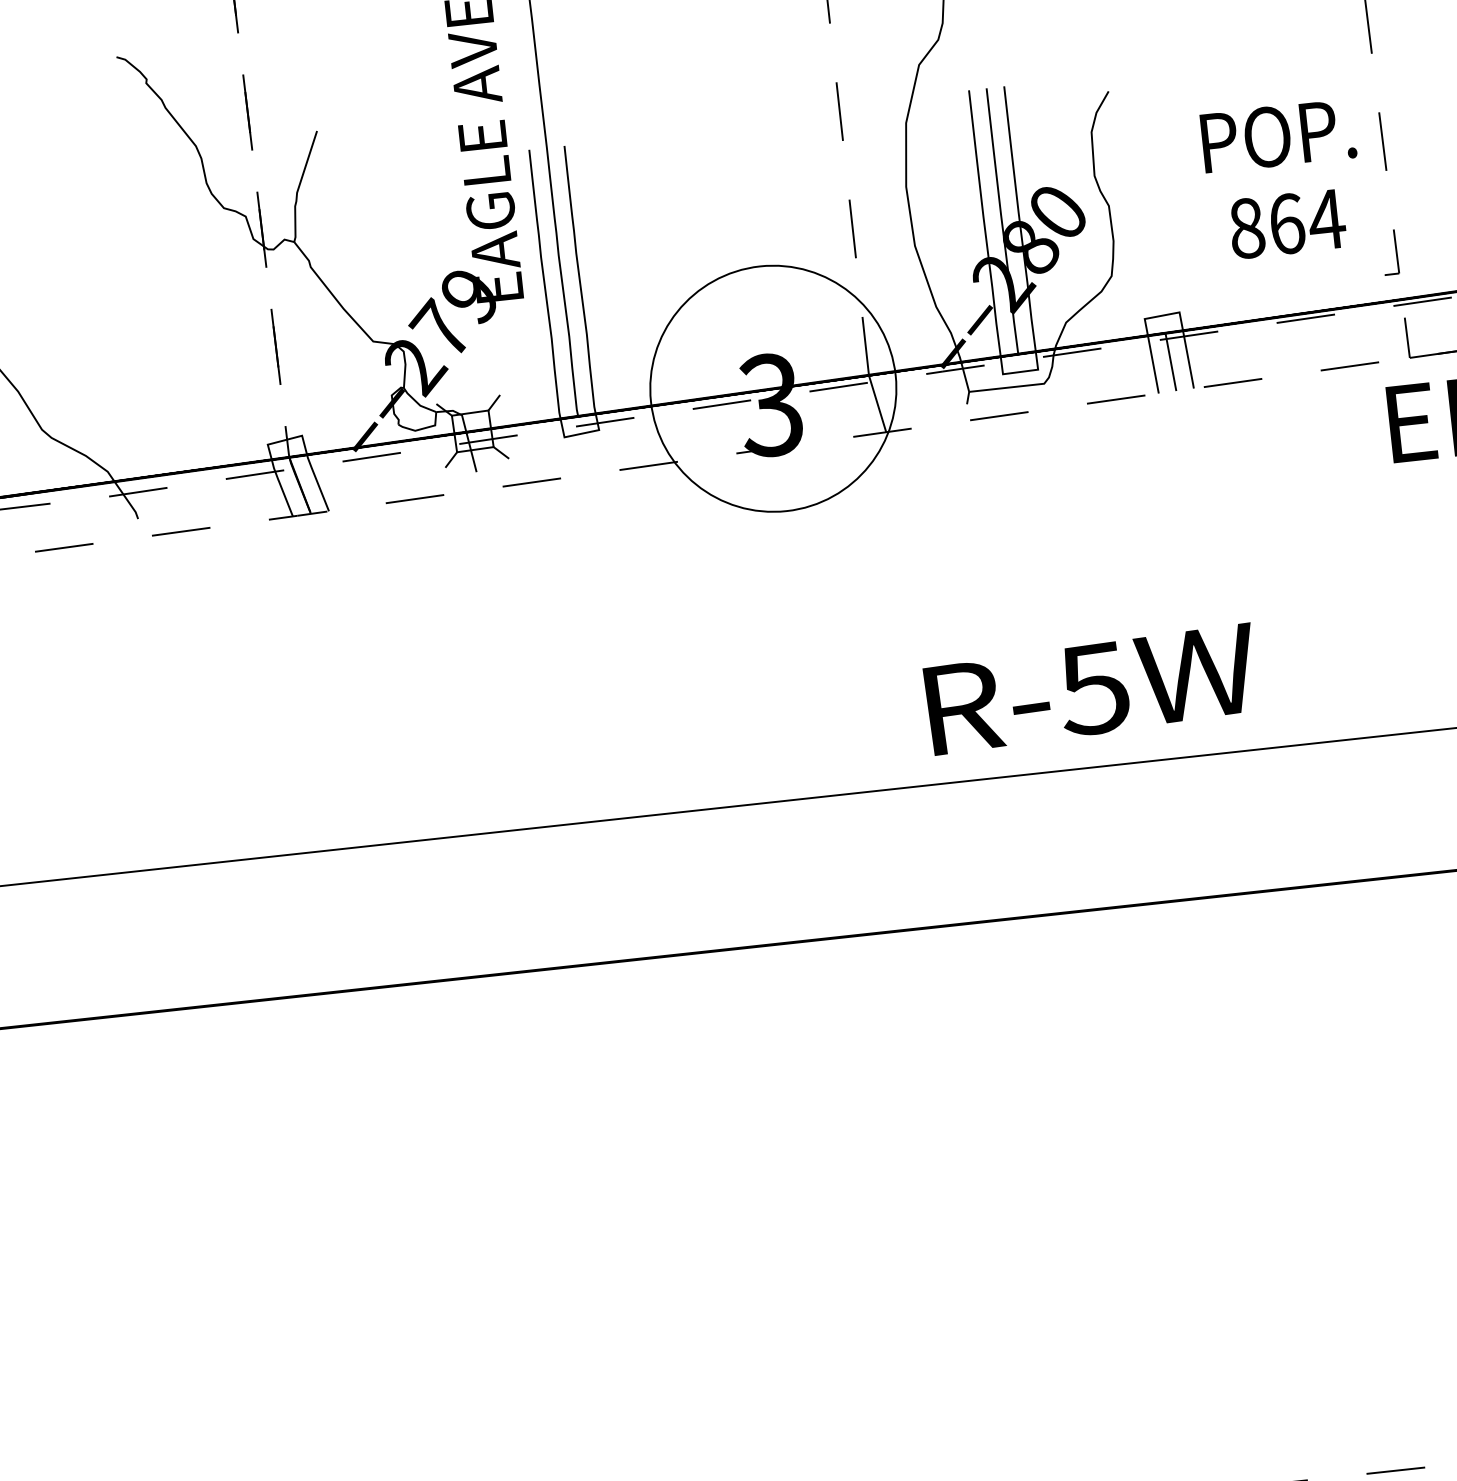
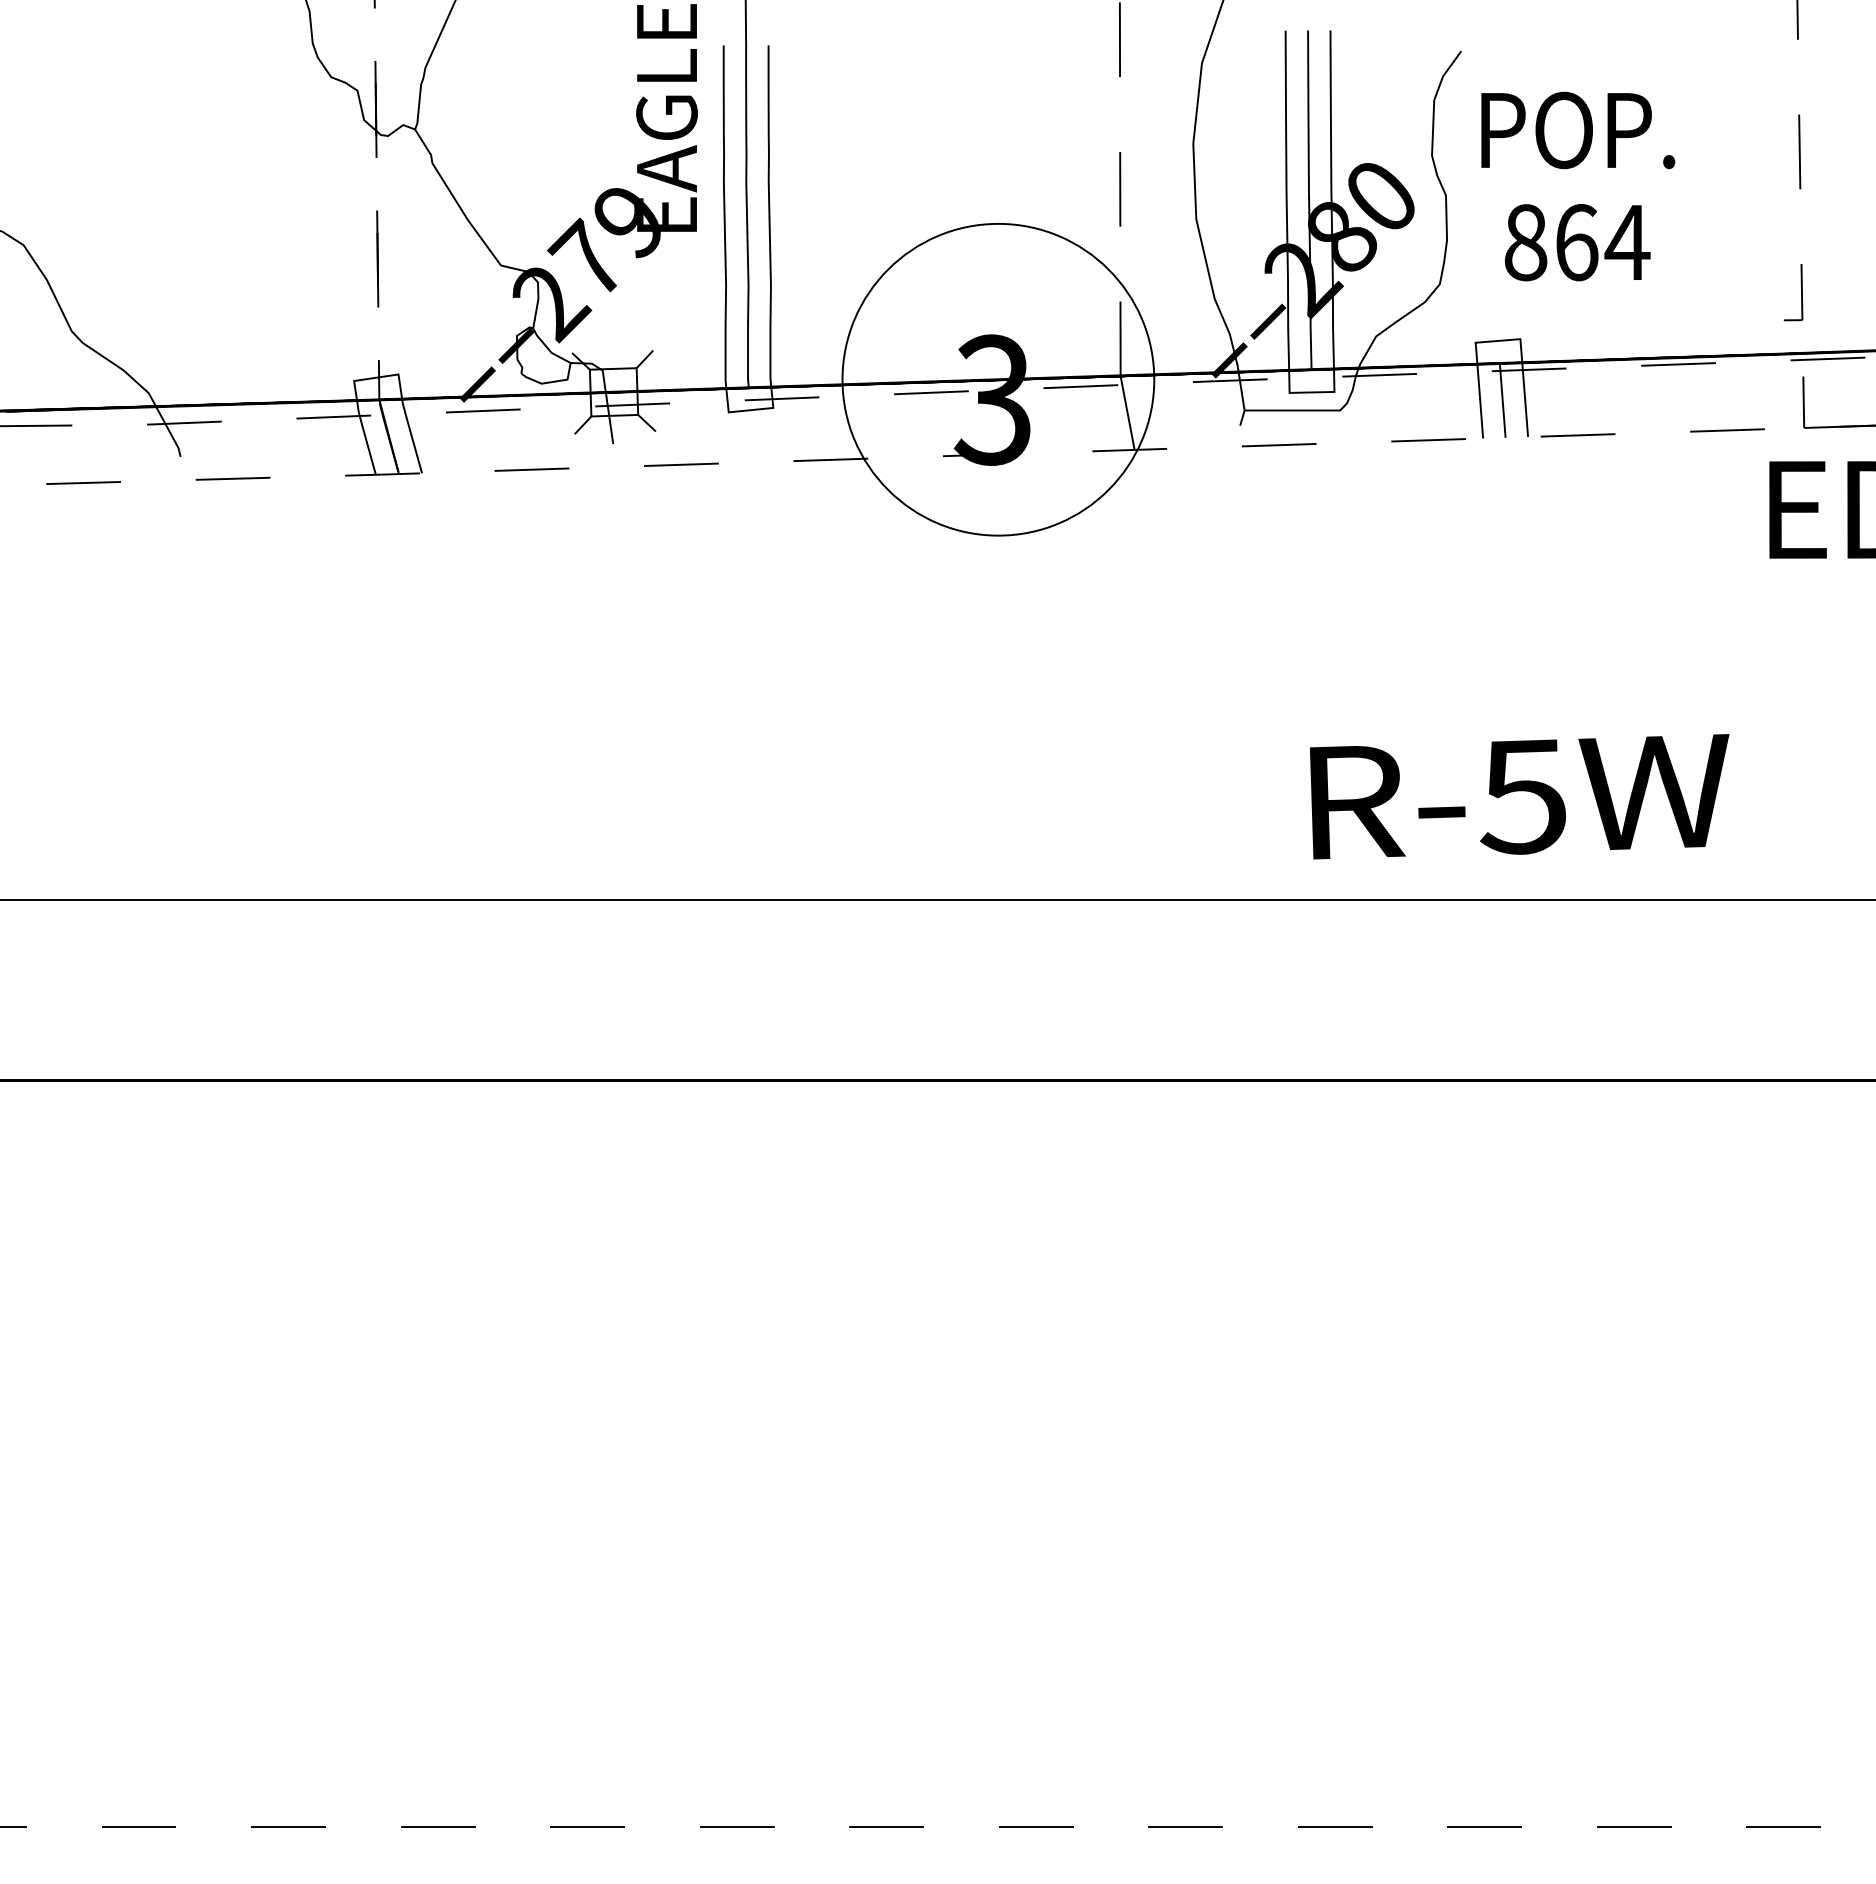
text: (1283, 179) -> (1578, 186), moved
text: (1091, 689) -> (1519, 796), moved

